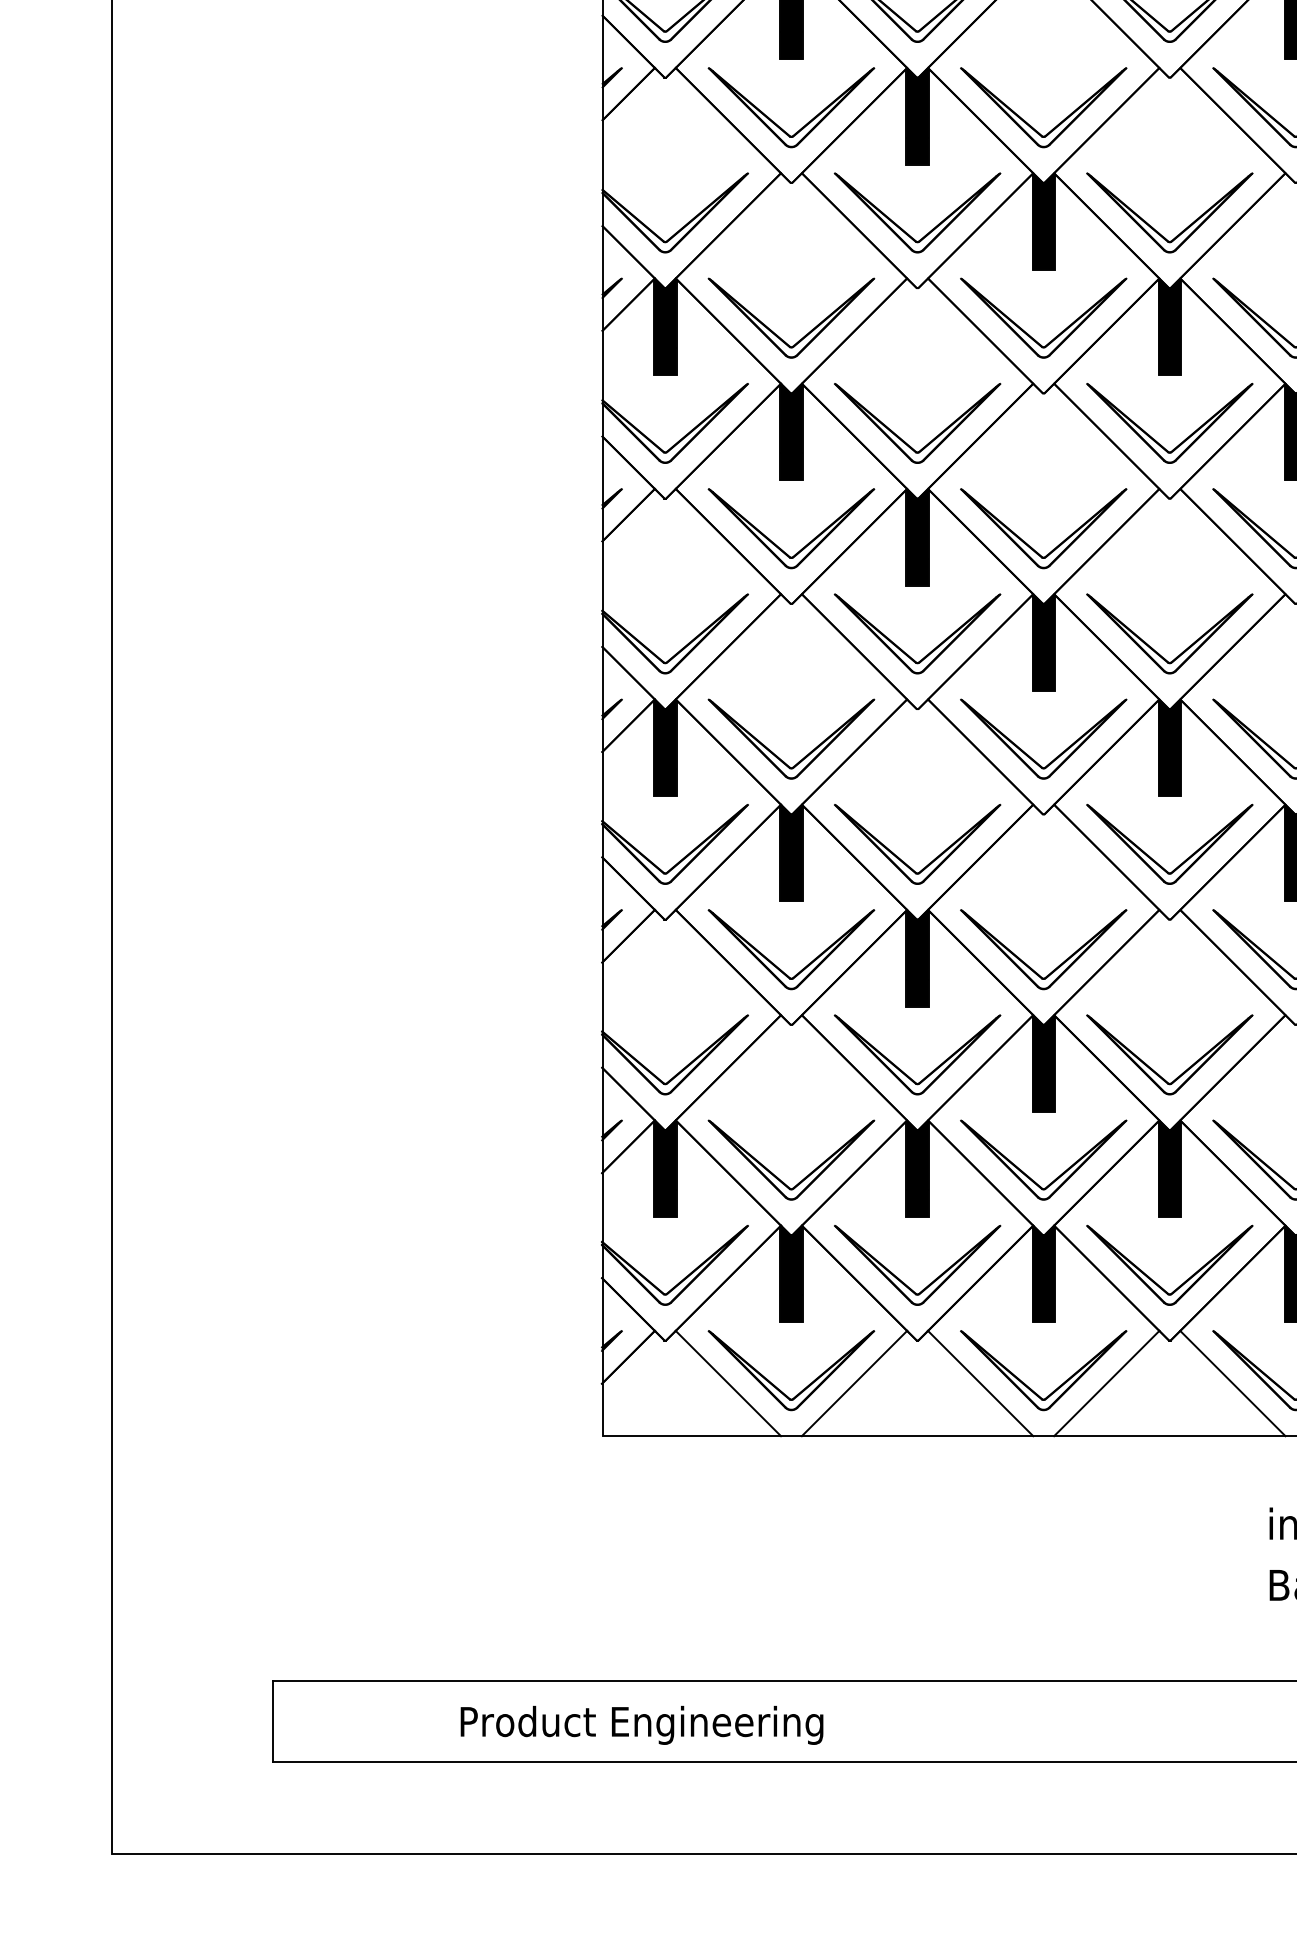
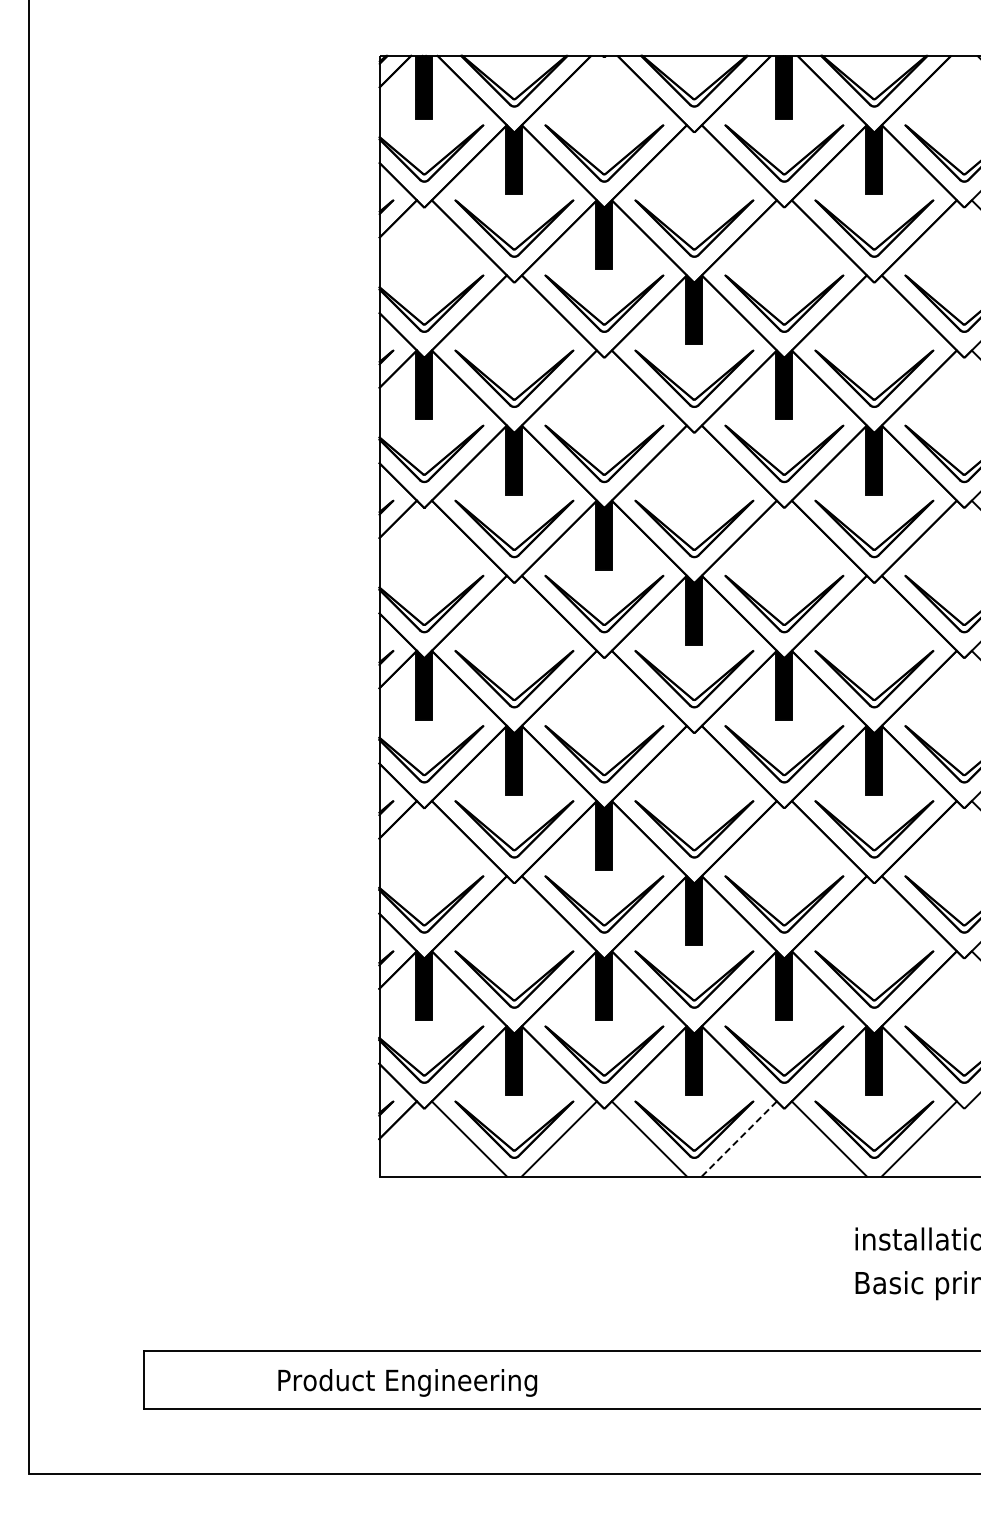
line: (1106, 1382) -> (739, 1138), solid -> dashed

